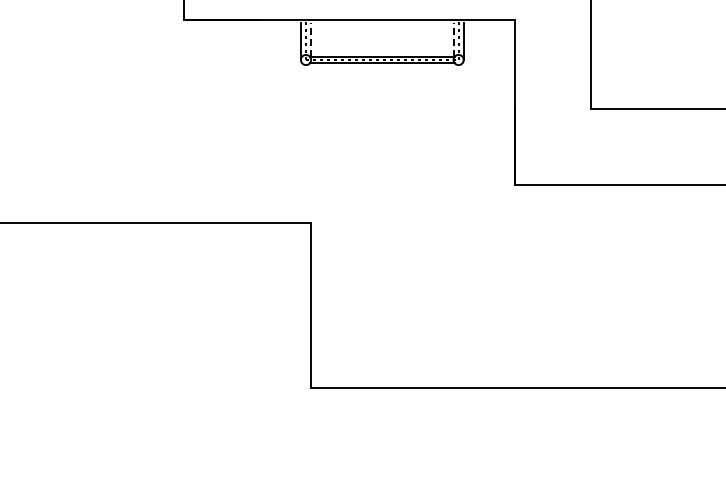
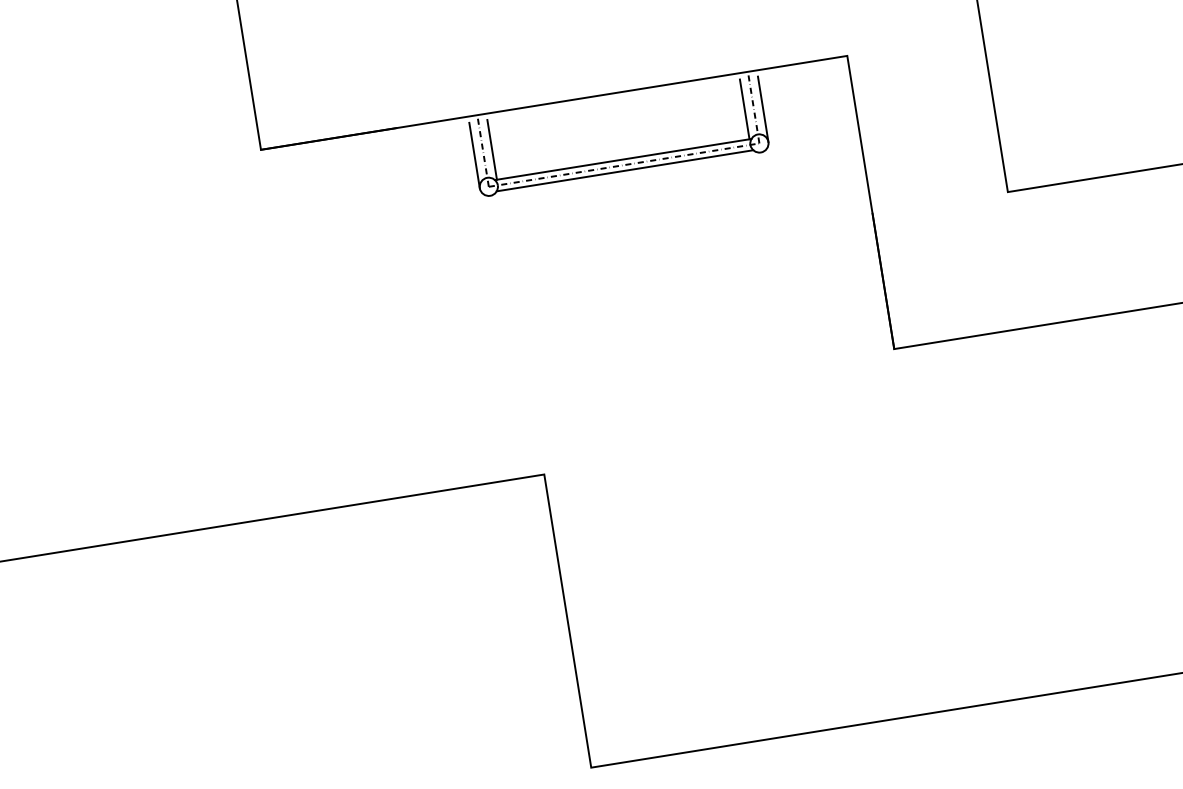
line: (311, 39) -> (492, 148), dashed -> solid
line: (453, 39) -> (744, 108), dashed -> solid

